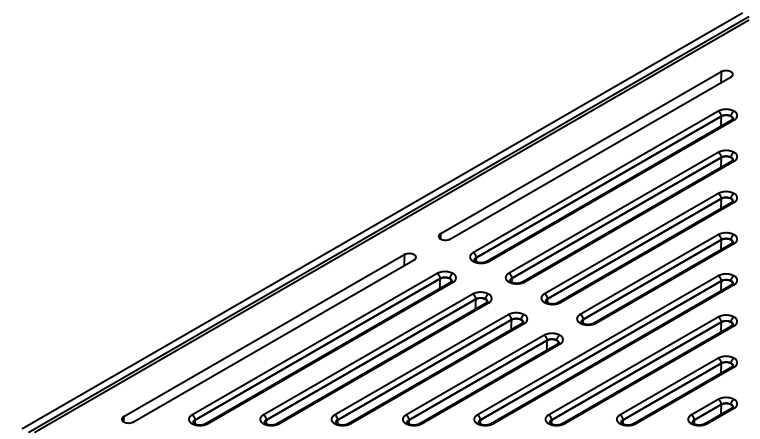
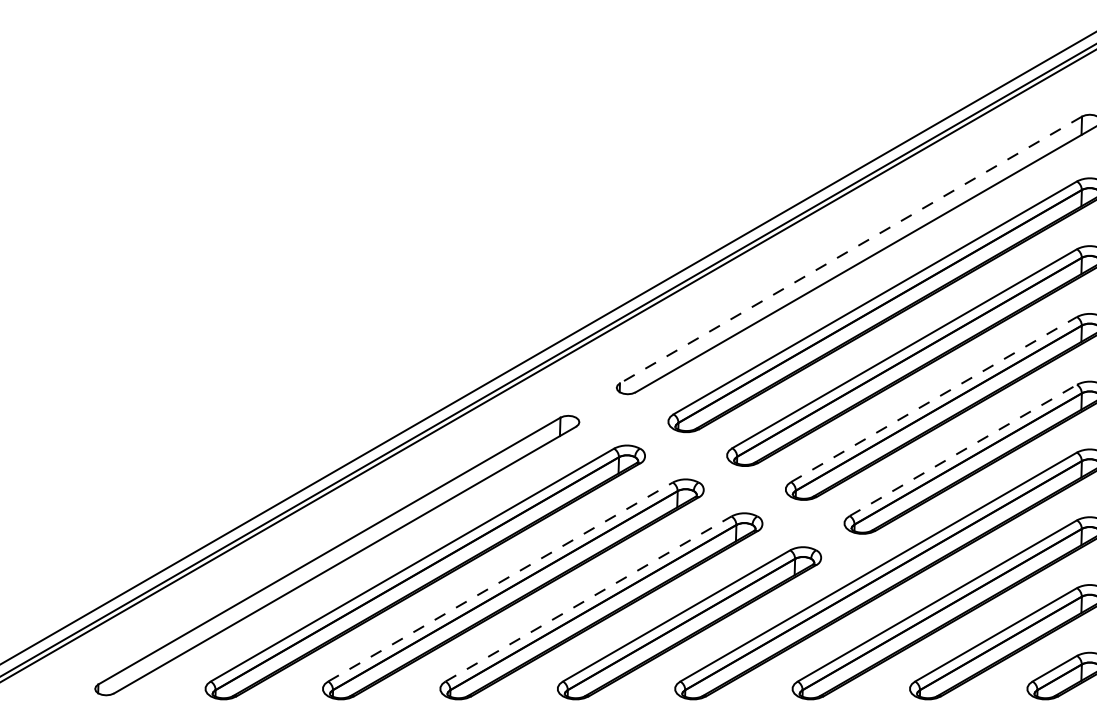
line: (580, 152) -> (850, 249), solid -> dashed
line: (631, 243) -> (934, 399), solid -> dashed
line: (649, 274) -> (963, 450), solid -> dashed
line: (368, 354) -> (501, 582), solid -> dashed
line: (422, 364) -> (590, 598), solid -> dashed

